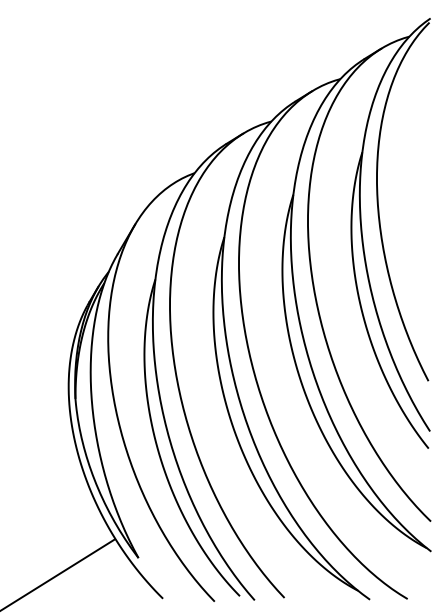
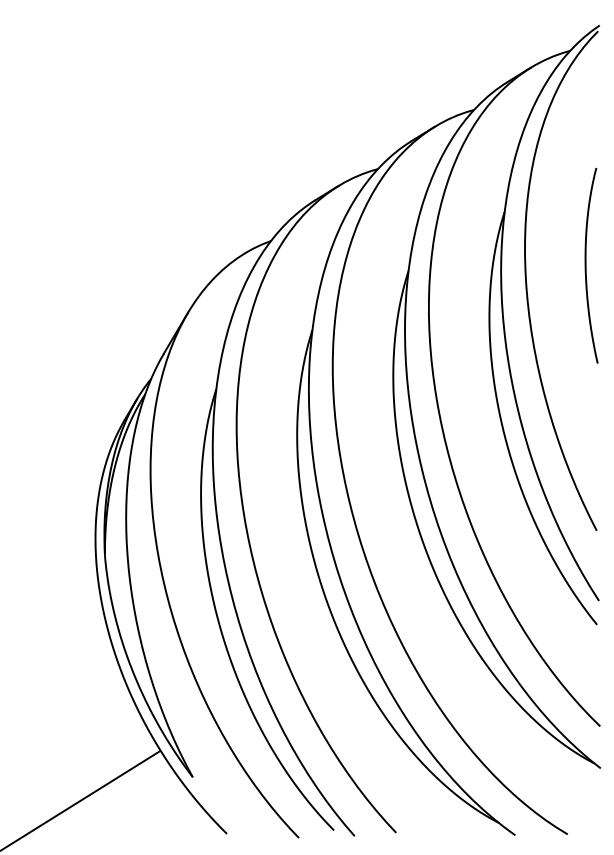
curve: (421, 190) -> (587, 265), added

